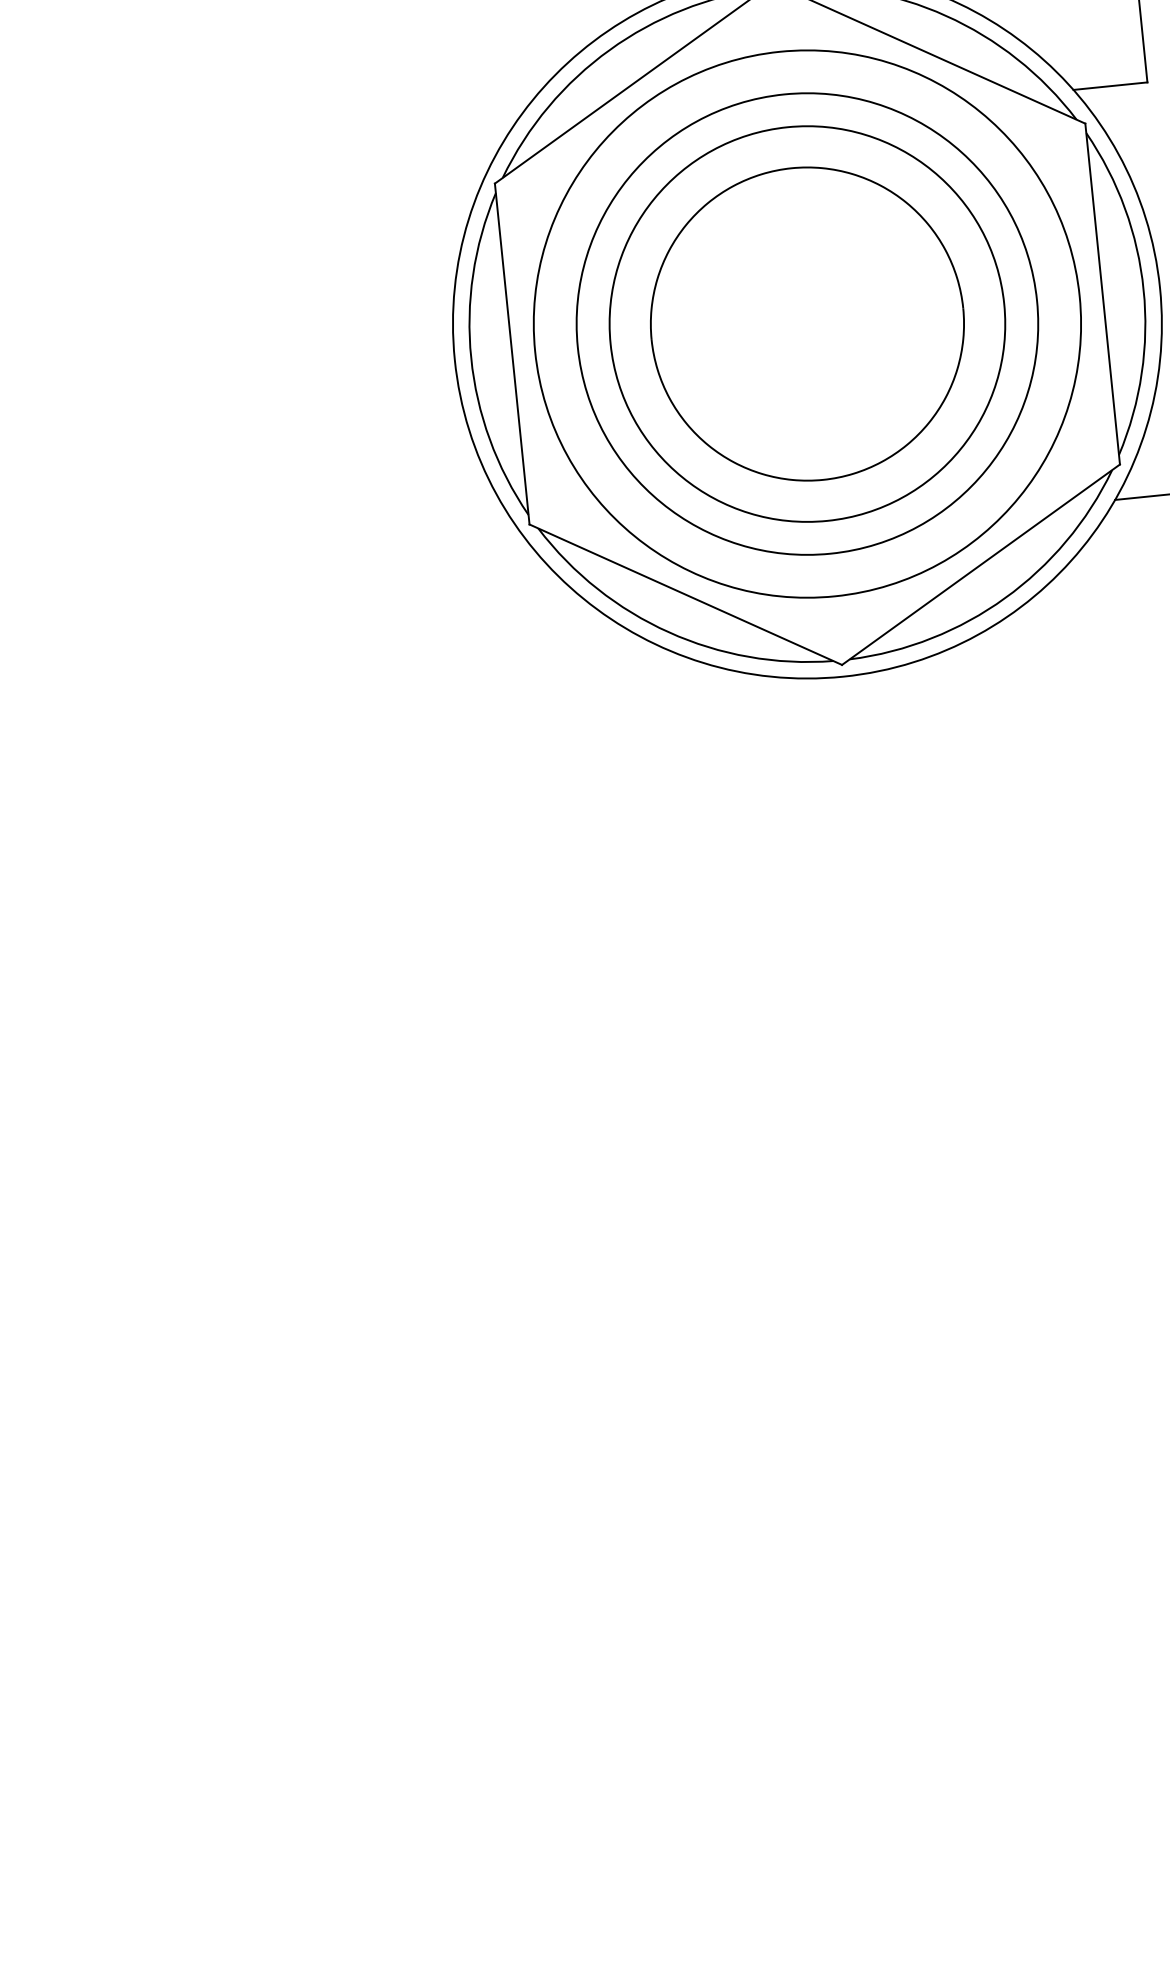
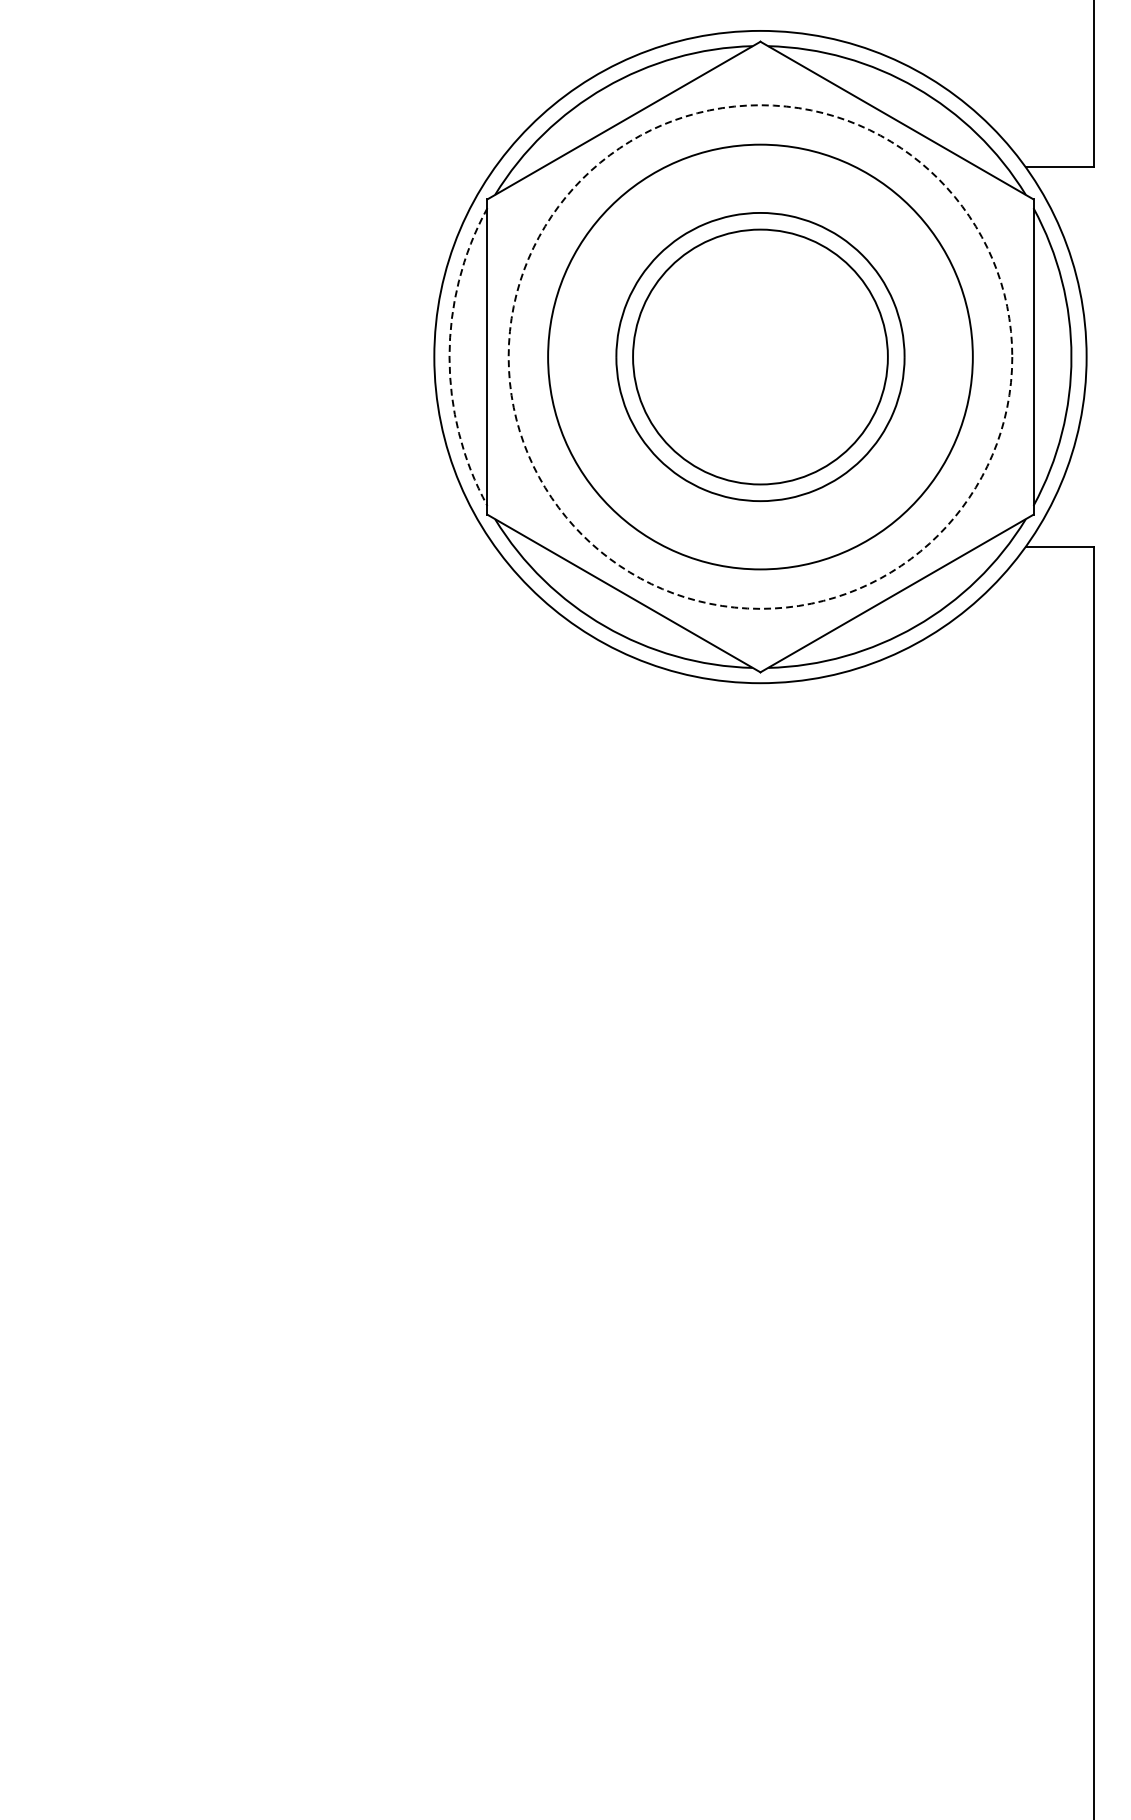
circle: (807, 323) -> (760, 356), solid -> dashed
circle: (807, 324) -> (760, 357), size x0.7
arc: (471, 358) -> (449, 357), solid -> dashed

